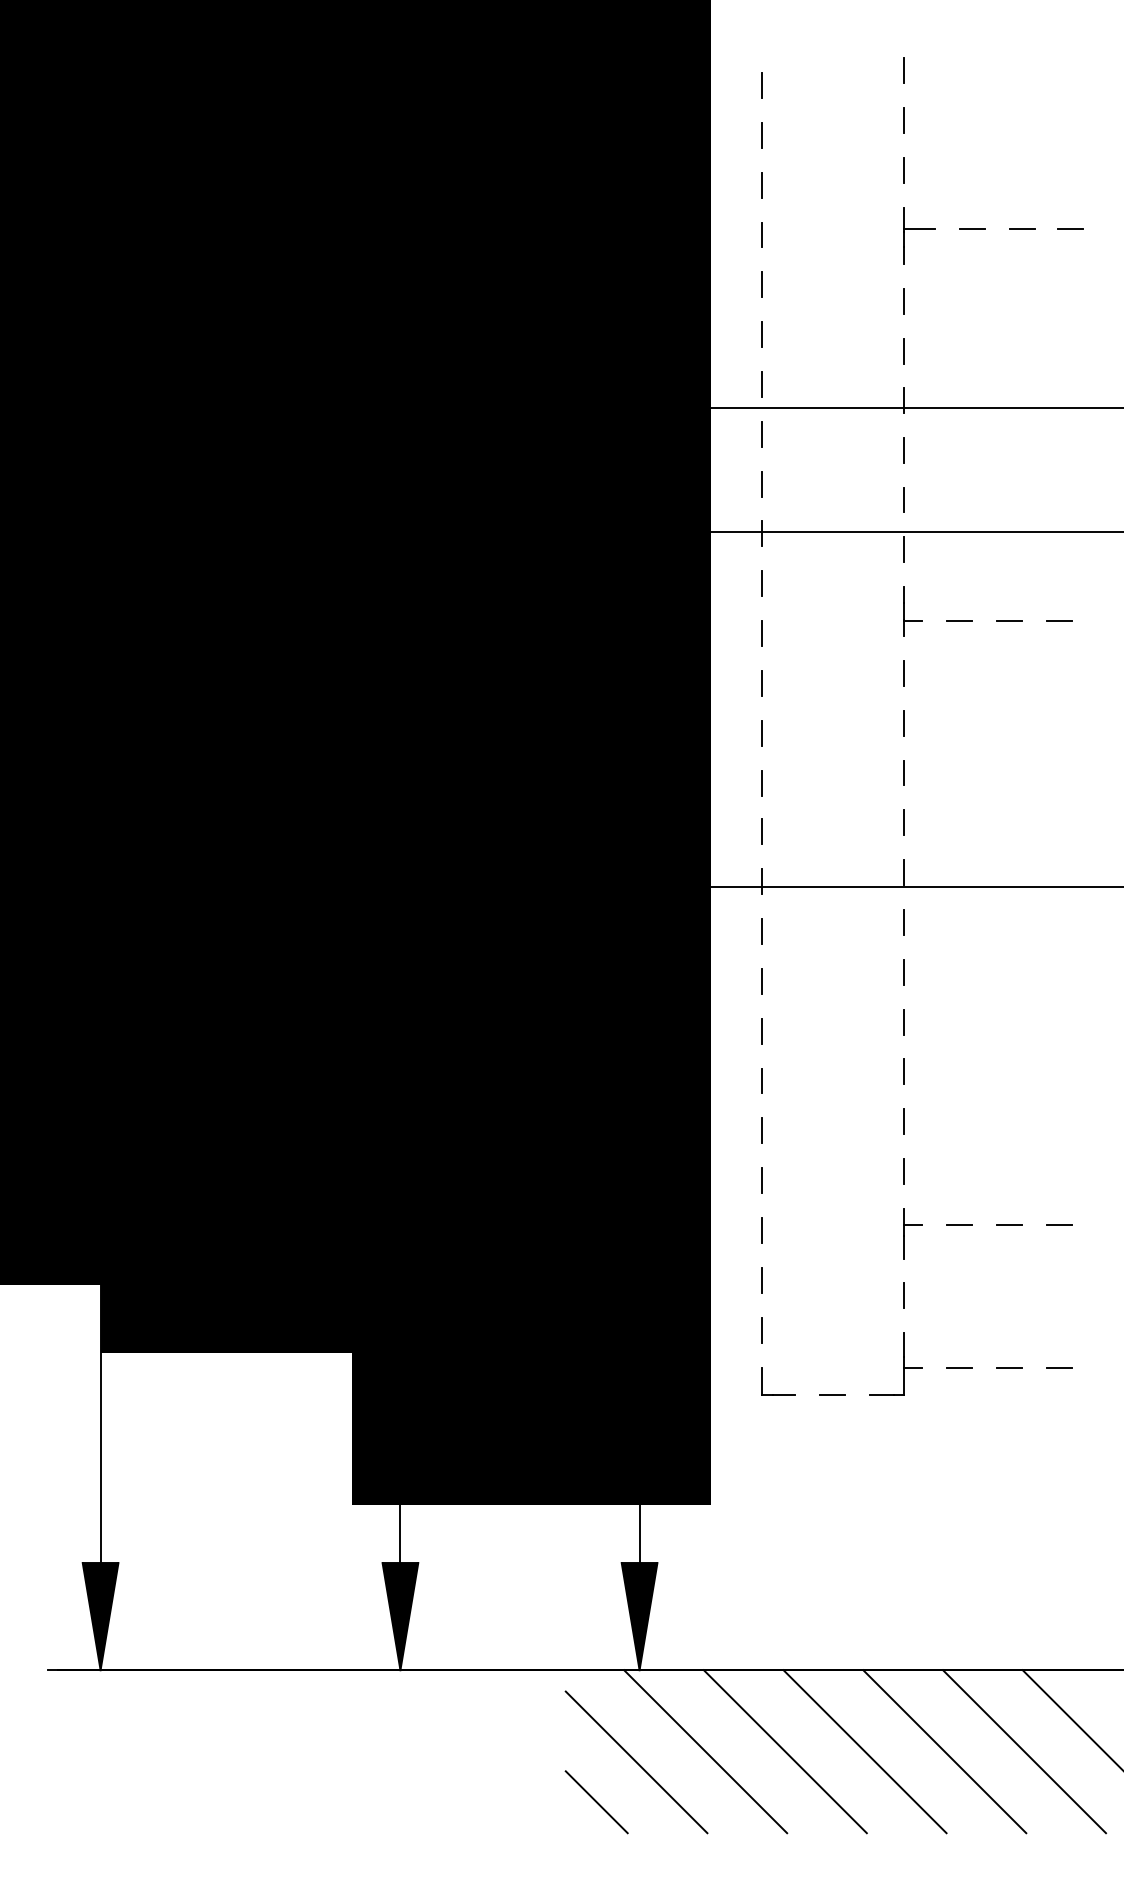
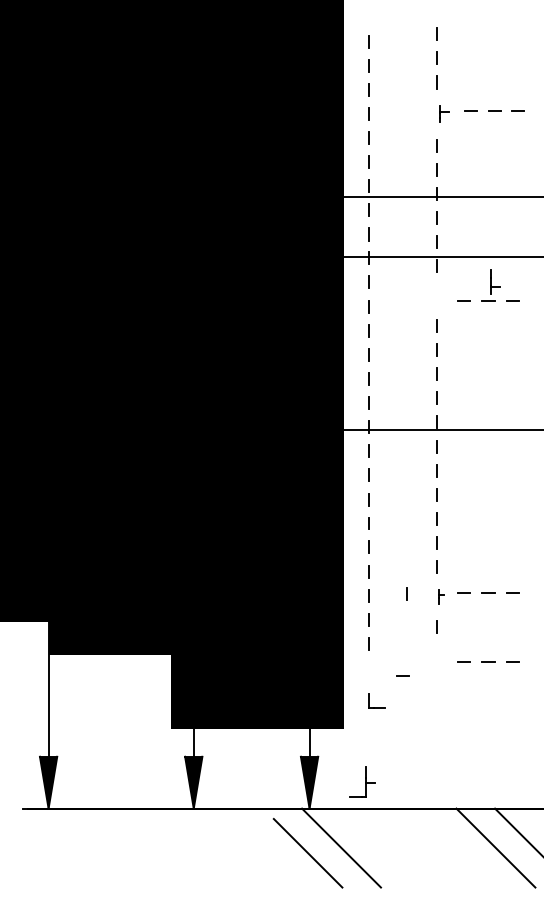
part: (918, 236) -> (444, 114), size x0.6
part: (912, 610) -> (495, 281), moved
line: (839, 1225) -> (406, 593), added
part: (912, 1232) -> (441, 596), size x0.6
part: (895, 1364) -> (362, 781), moved
part: (763, 1380) -> (369, 700), moved
line: (784, 1750) -> (379, 847), removed
line: (864, 1750) -> (418, 847), removed
line: (943, 1750) -> (456, 847), removed
line: (596, 1802) -> (288, 872), removed

